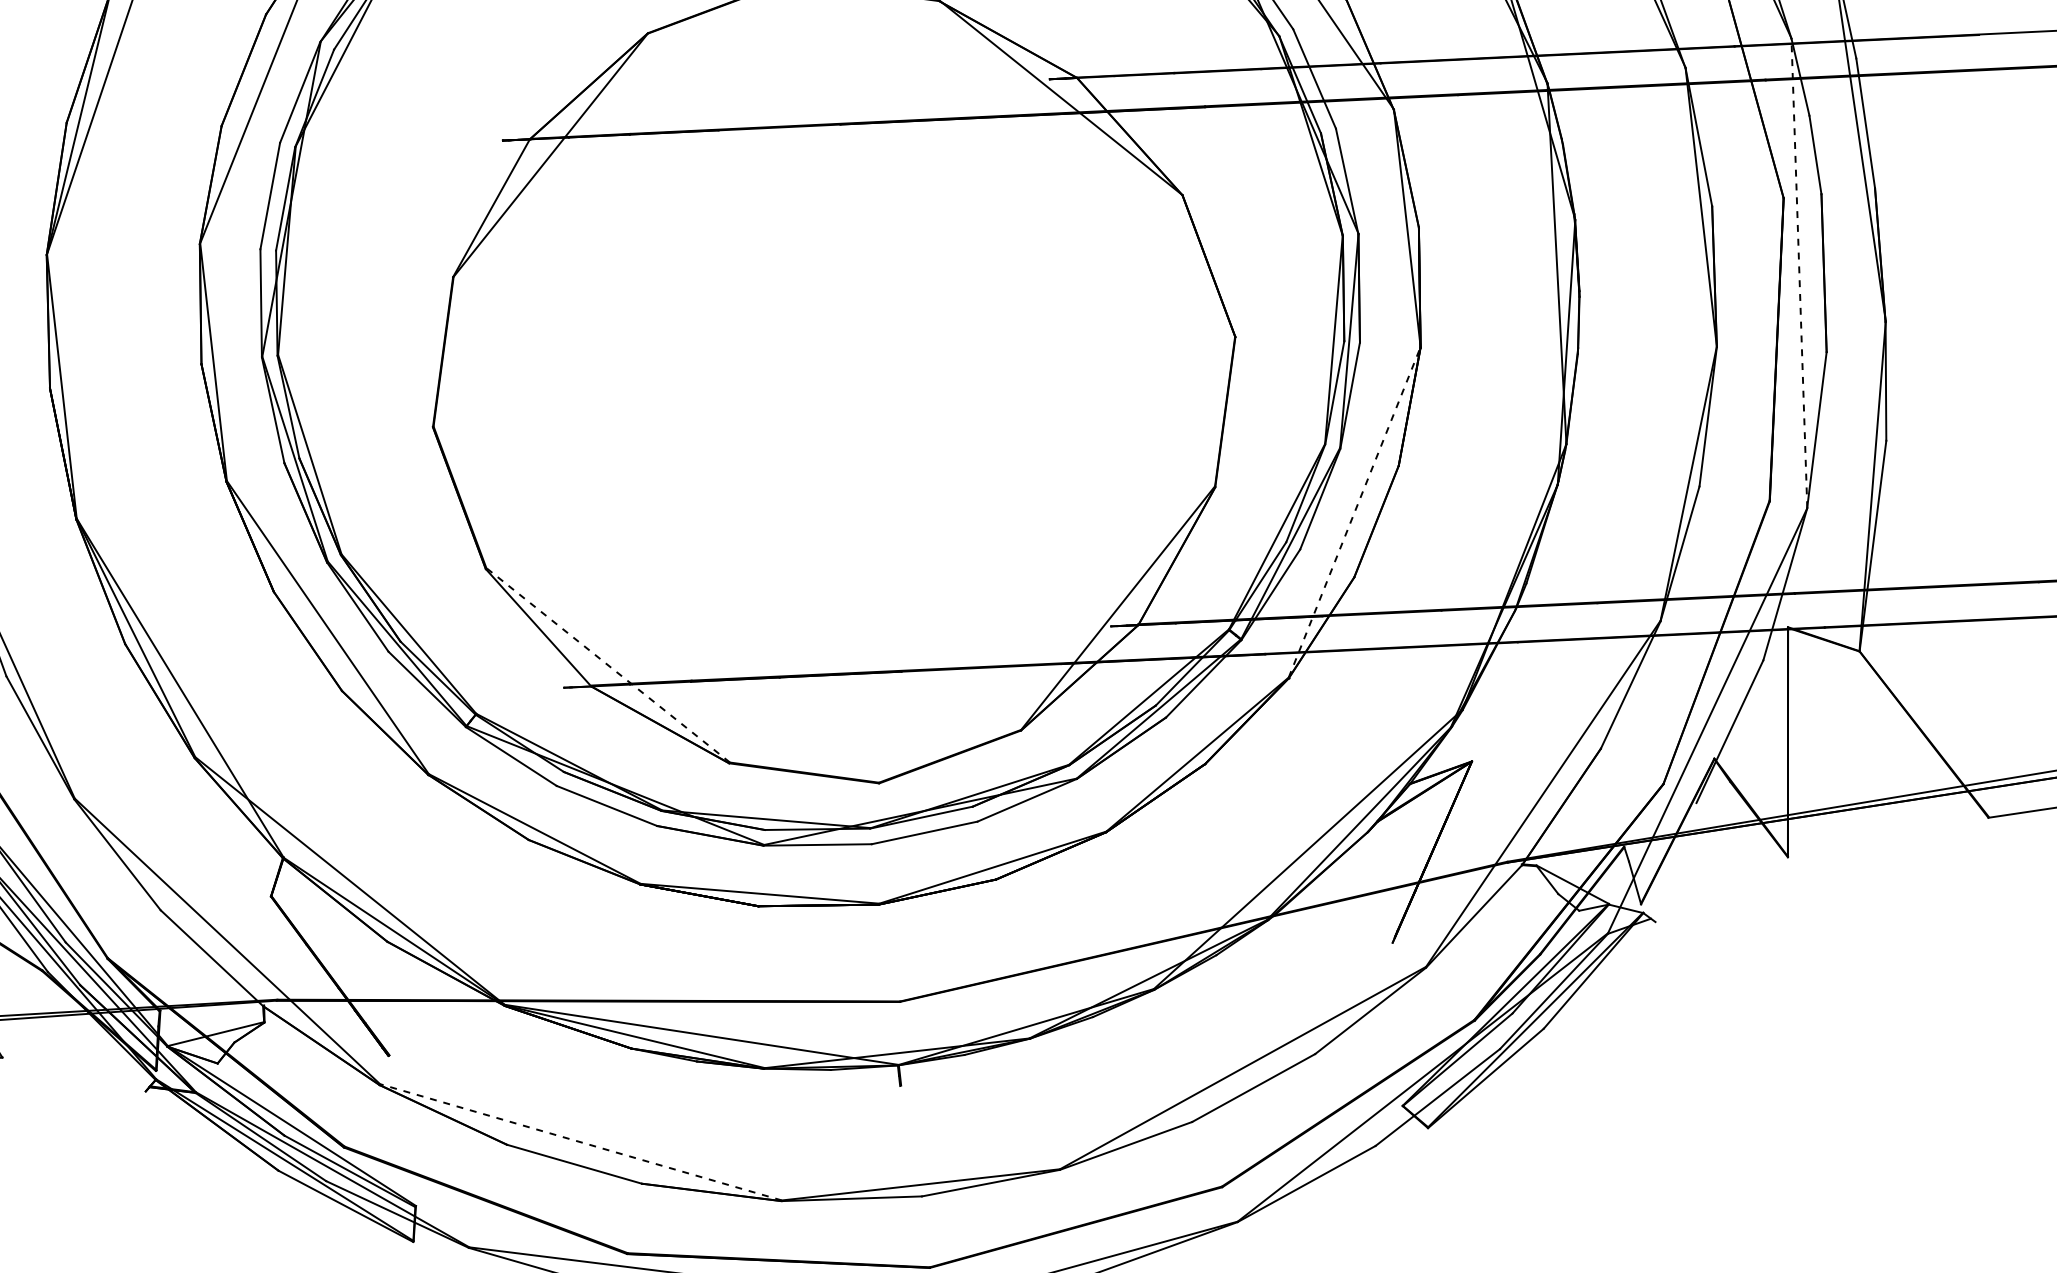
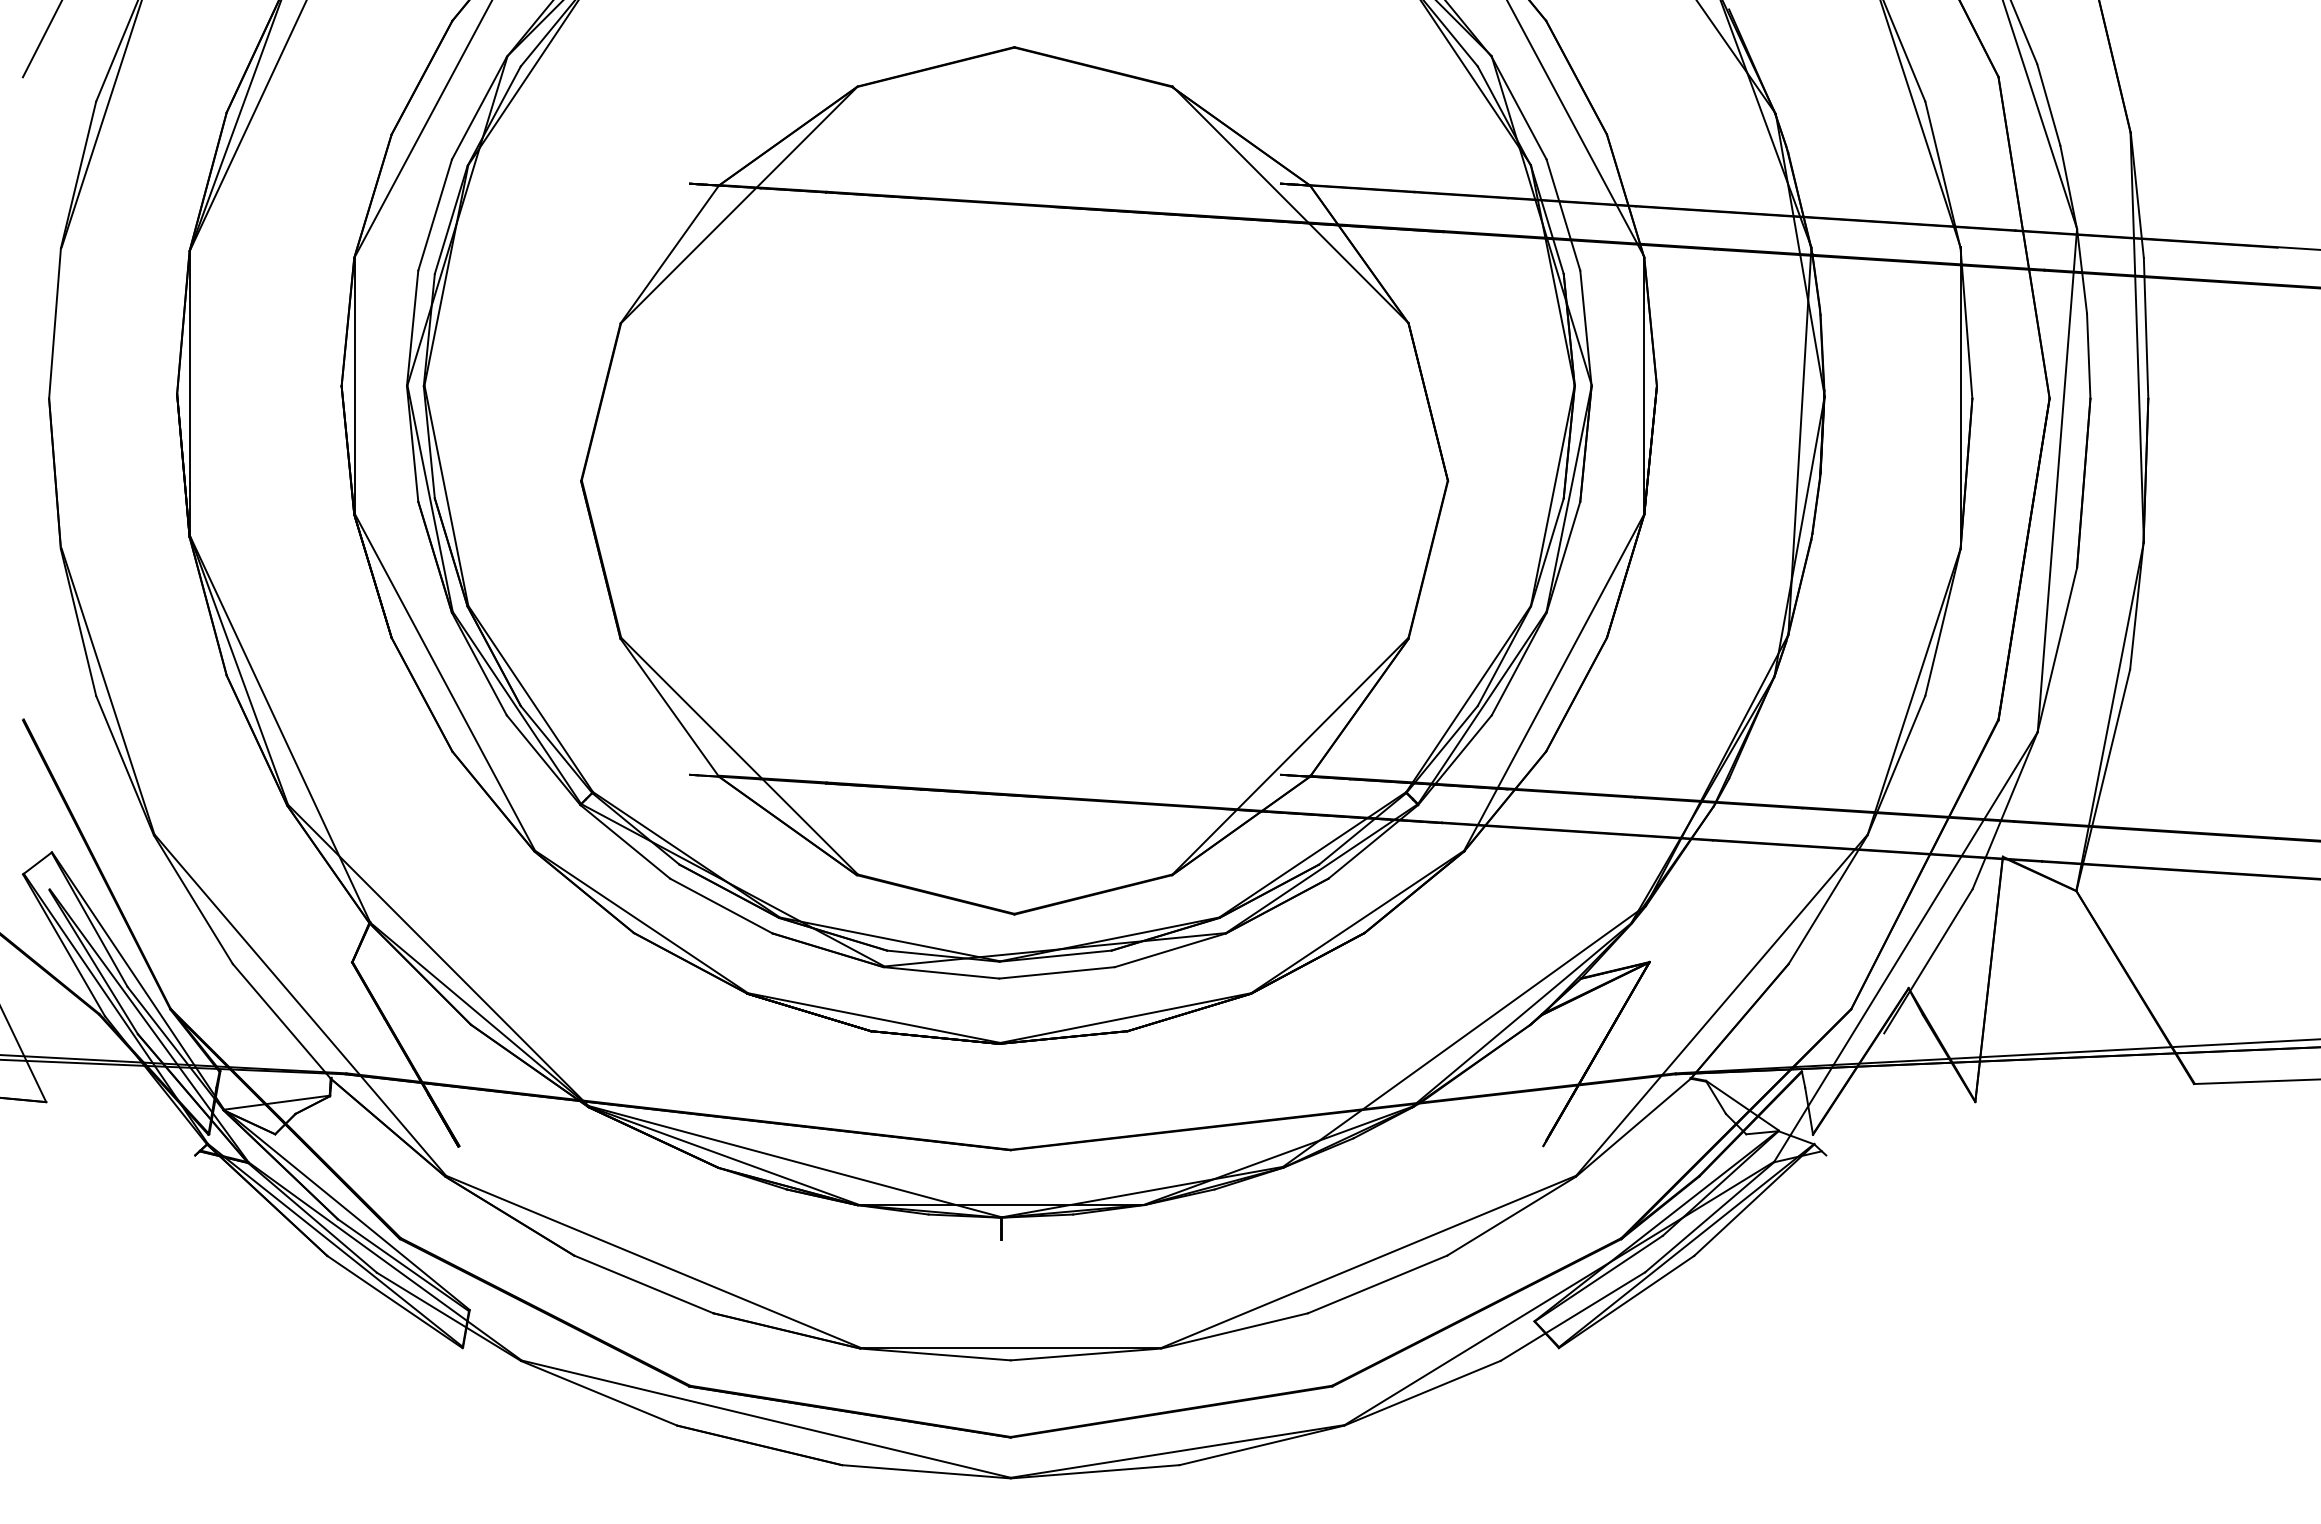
line: (1799, 272) -> (2057, 479), dashed -> solid
line: (1354, 511) -> (1554, 681), dashed -> solid
line: (608, 664) -> (739, 755), dashed -> solid
line: (581, 1141) -> (653, 1261), dashed -> solid

